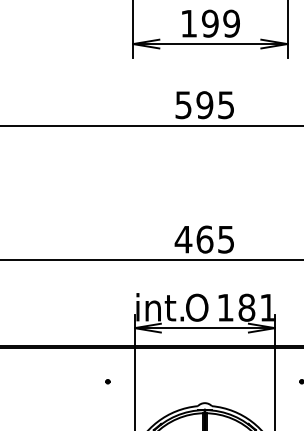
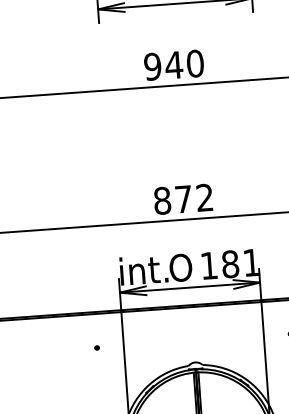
text: (204, 105) -> (173, 65), 595 -> 940
text: (203, 239) -> (182, 199), 465 -> 872

